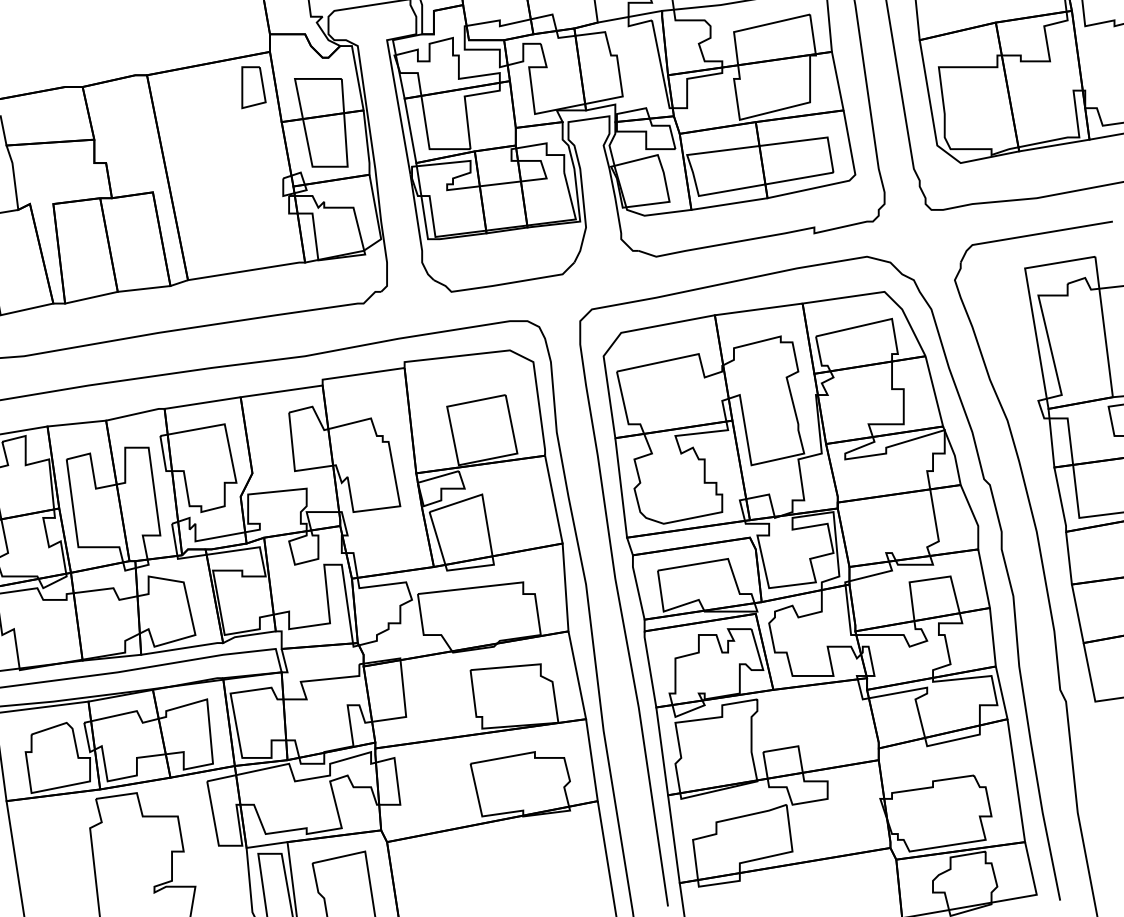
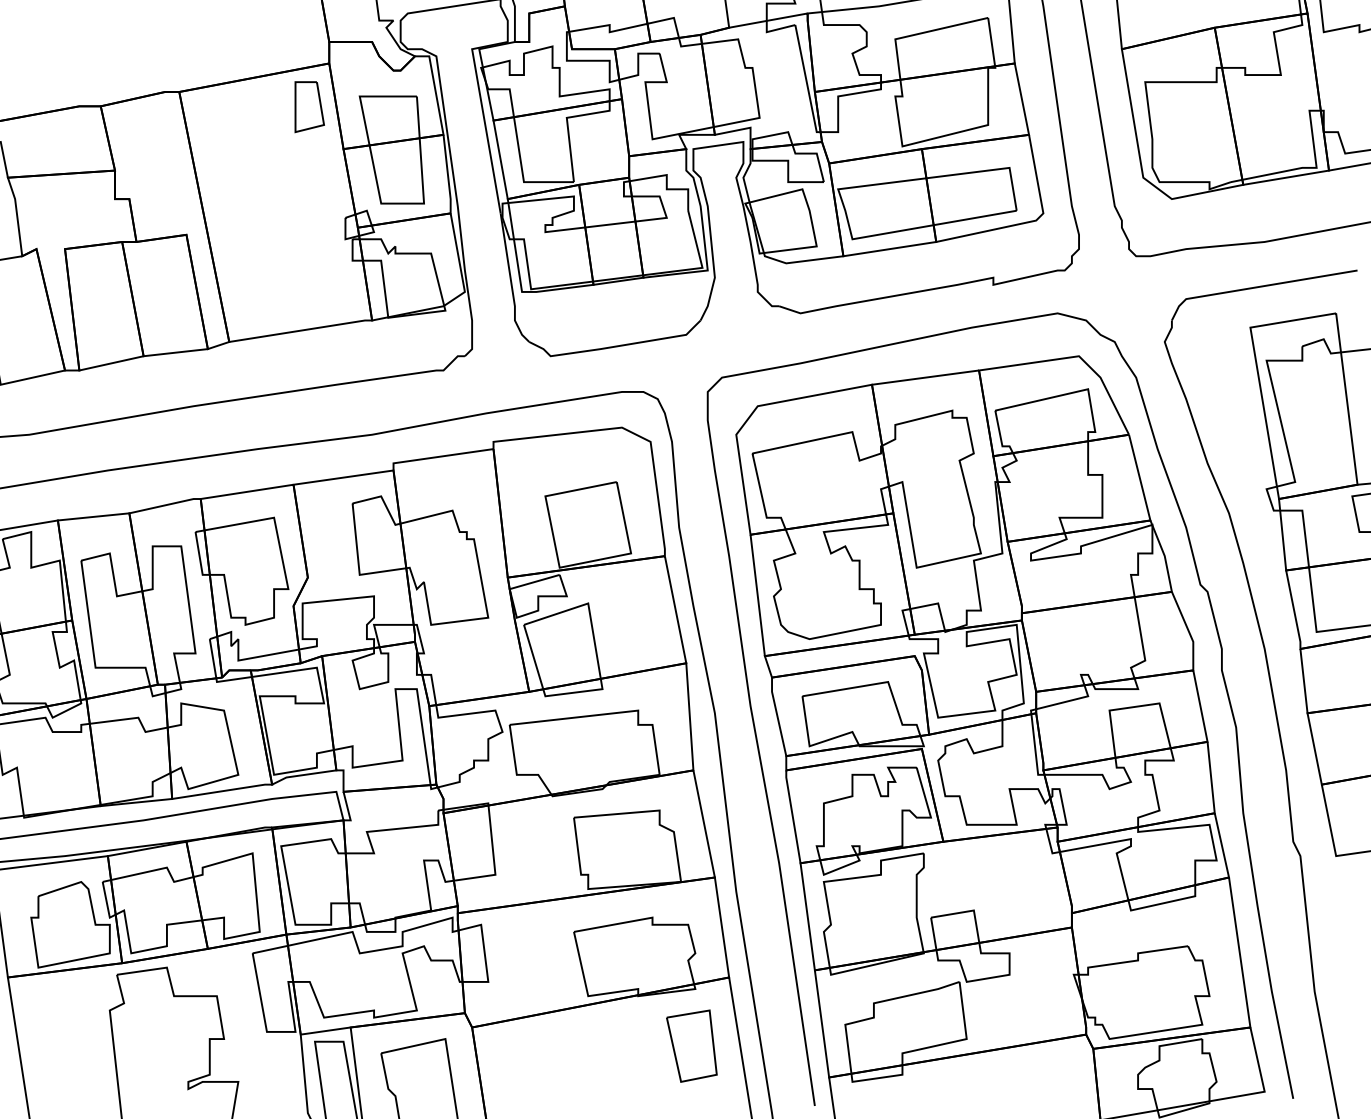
part: (566, 857) -> (690, 1046), added

